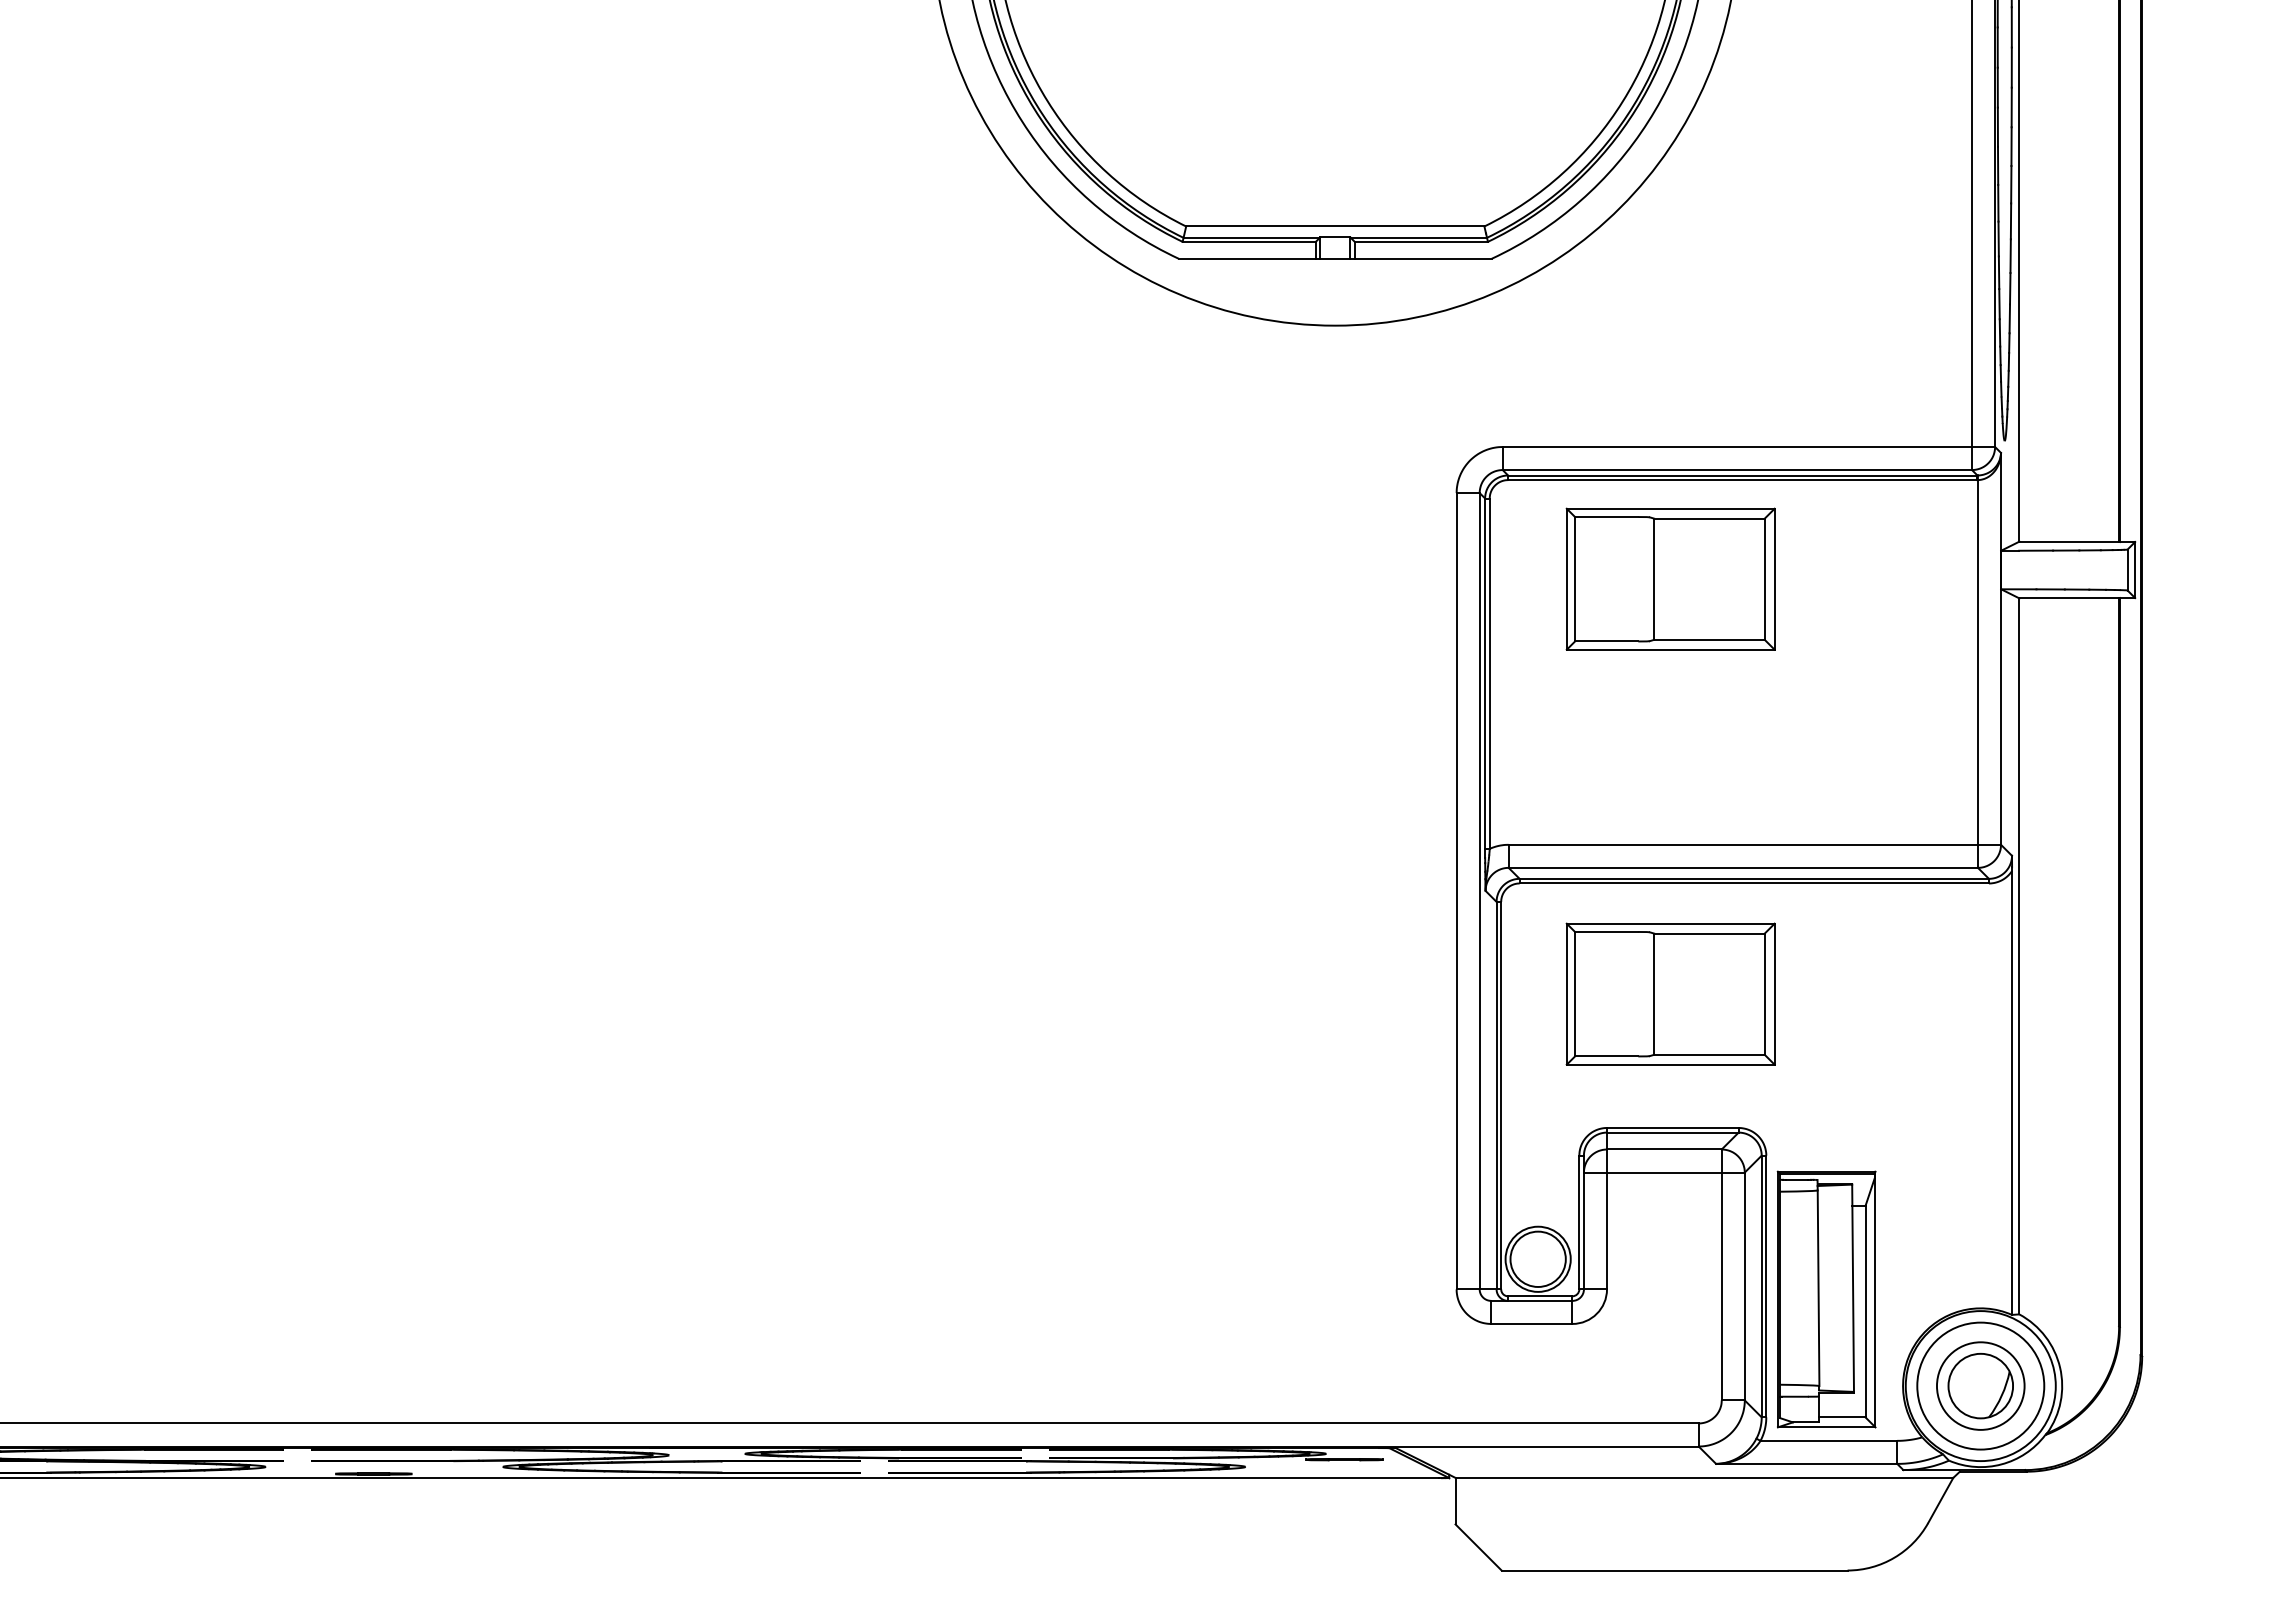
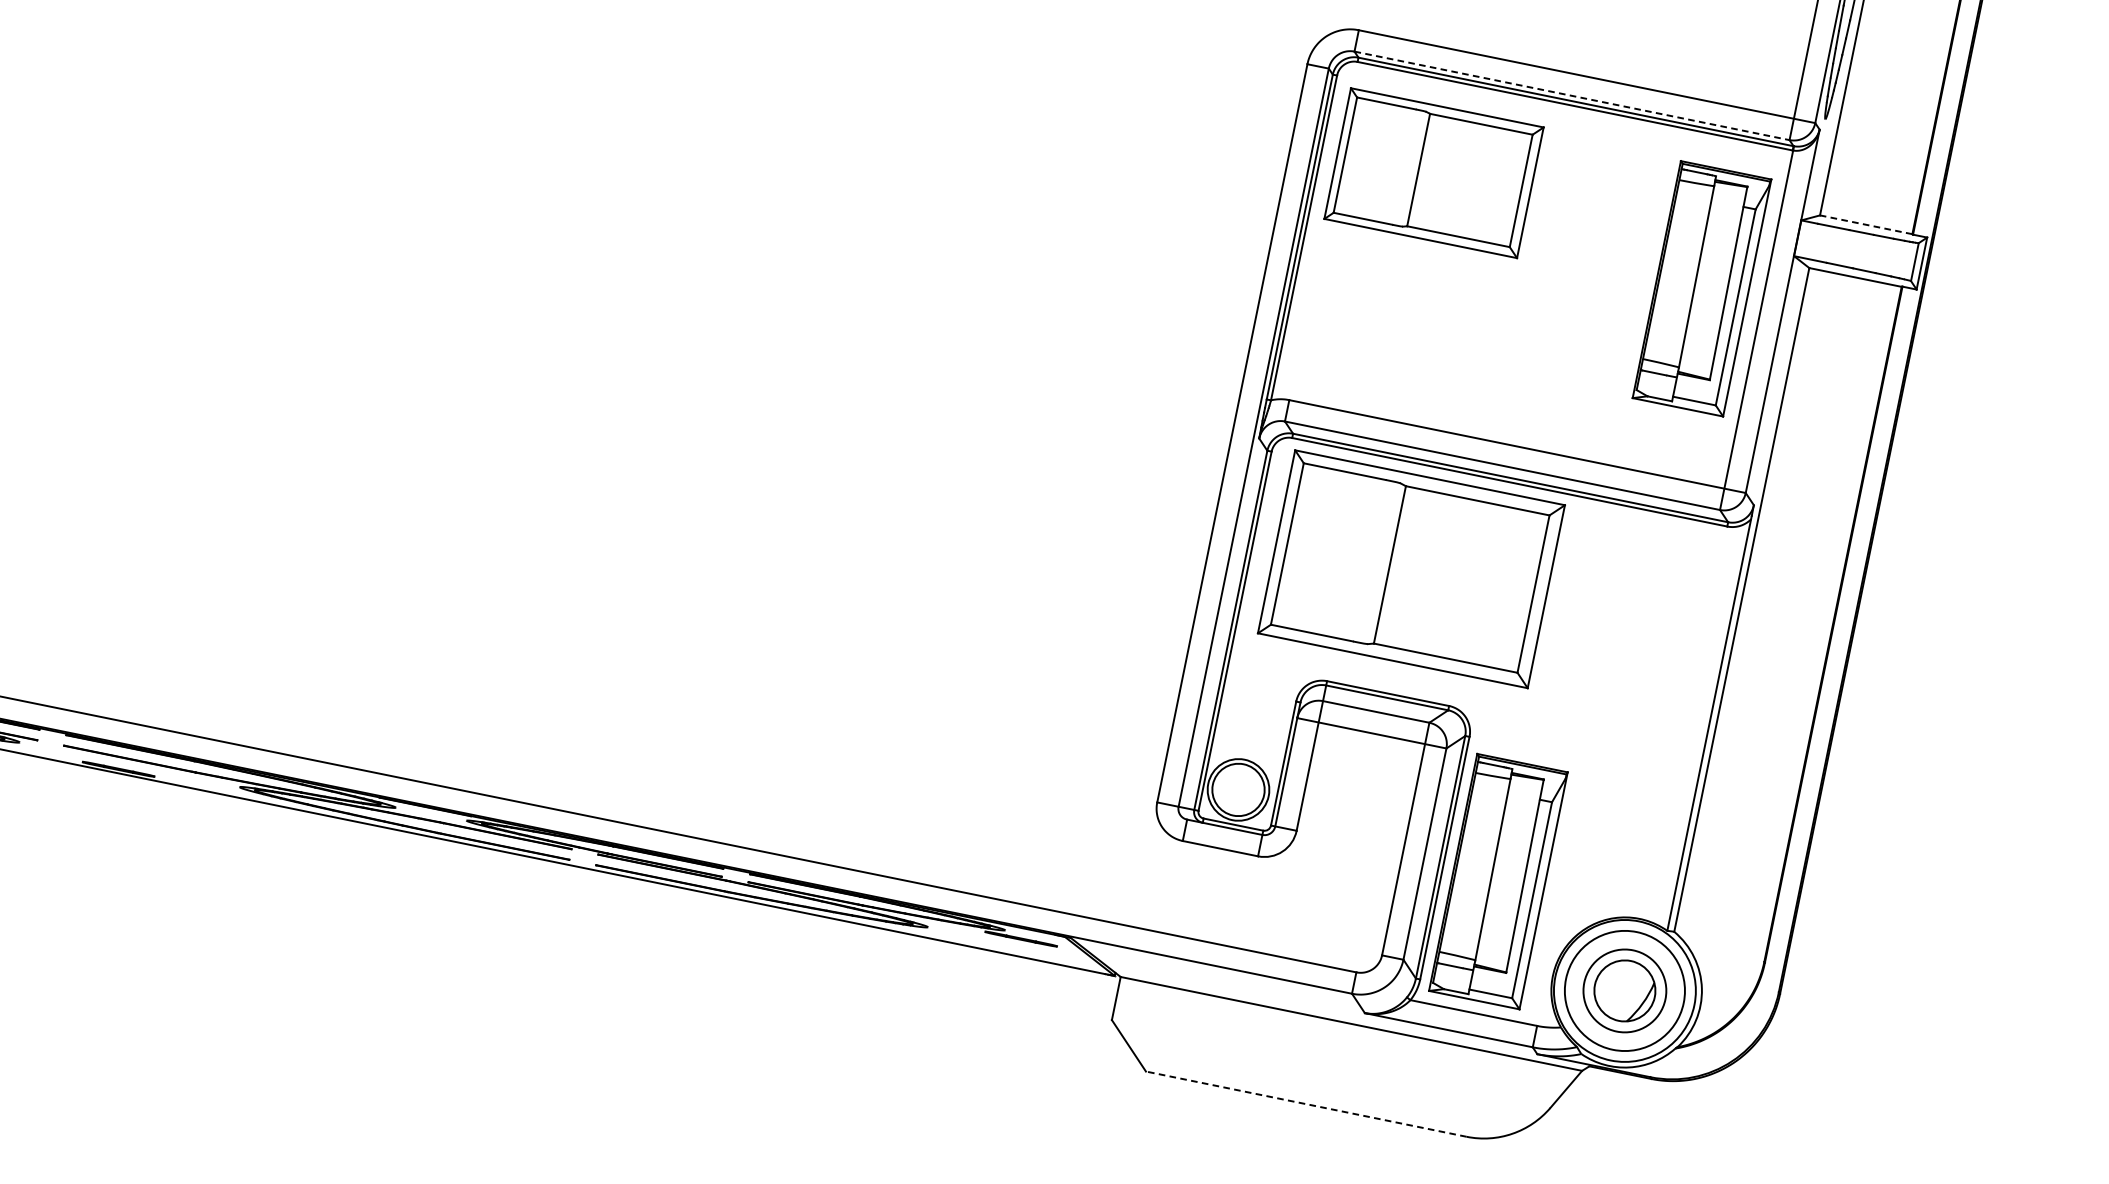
line: (1737, 470) -> (1572, 96), solid -> dashed
line: (2069, 541) -> (1866, 224), solid -> dashed
part: (1670, 578) -> (1433, 172), moved
part: (1912, 642) -> (1701, 288), added
part: (1670, 993) -> (1411, 568), size x1.4
line: (1674, 1570) -> (1306, 1104), solid -> dashed

